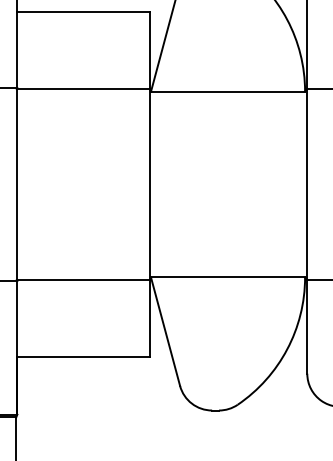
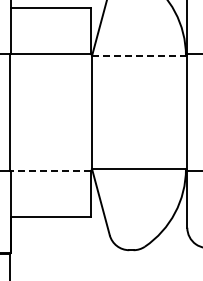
line: (228, 91) -> (139, 55), solid -> dashed
line: (82, 279) -> (50, 170), solid -> dashed

